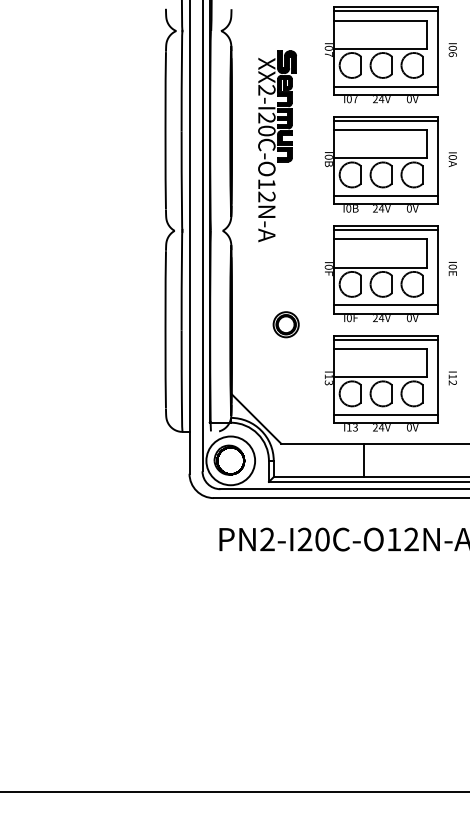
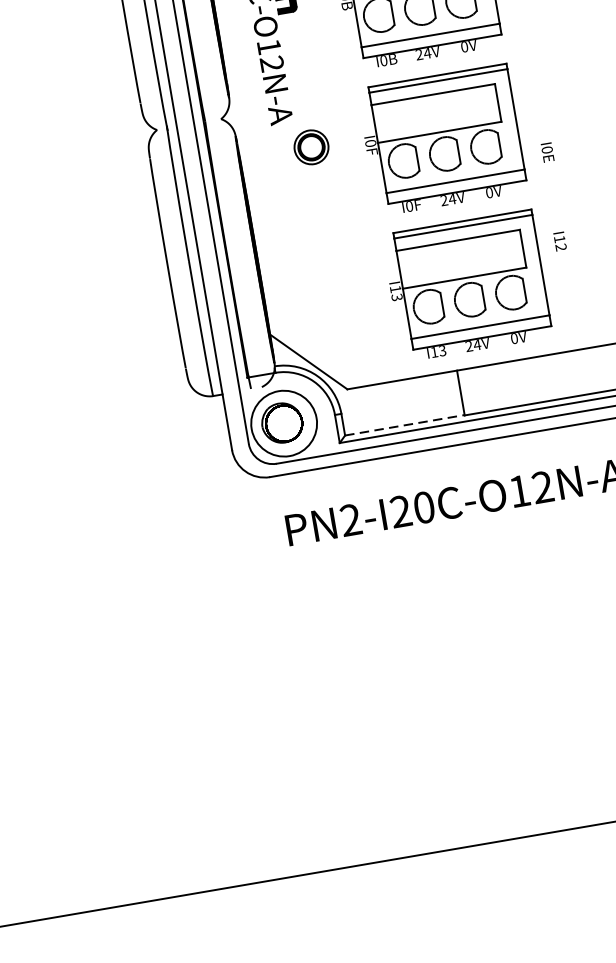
text: (452, 268) -> (547, 151), moved
part: (285, 324) -> (310, 147), moved
text: (452, 378) -> (559, 241), moved
line: (318, 477) -> (404, 425), solid -> dashed

